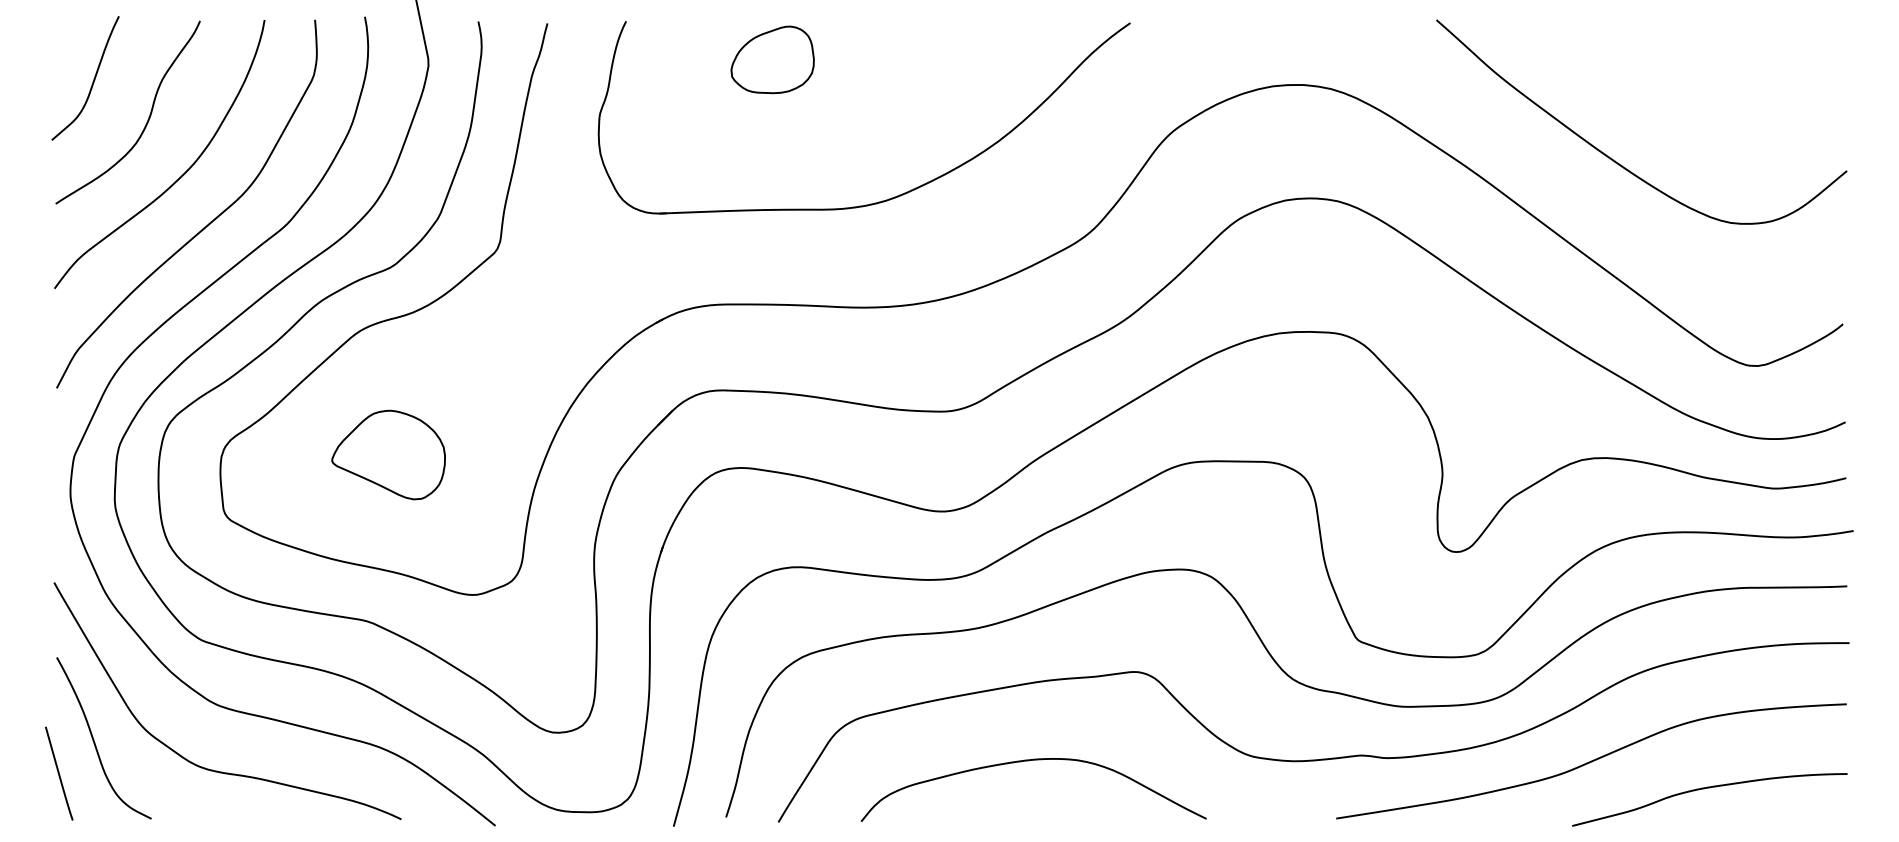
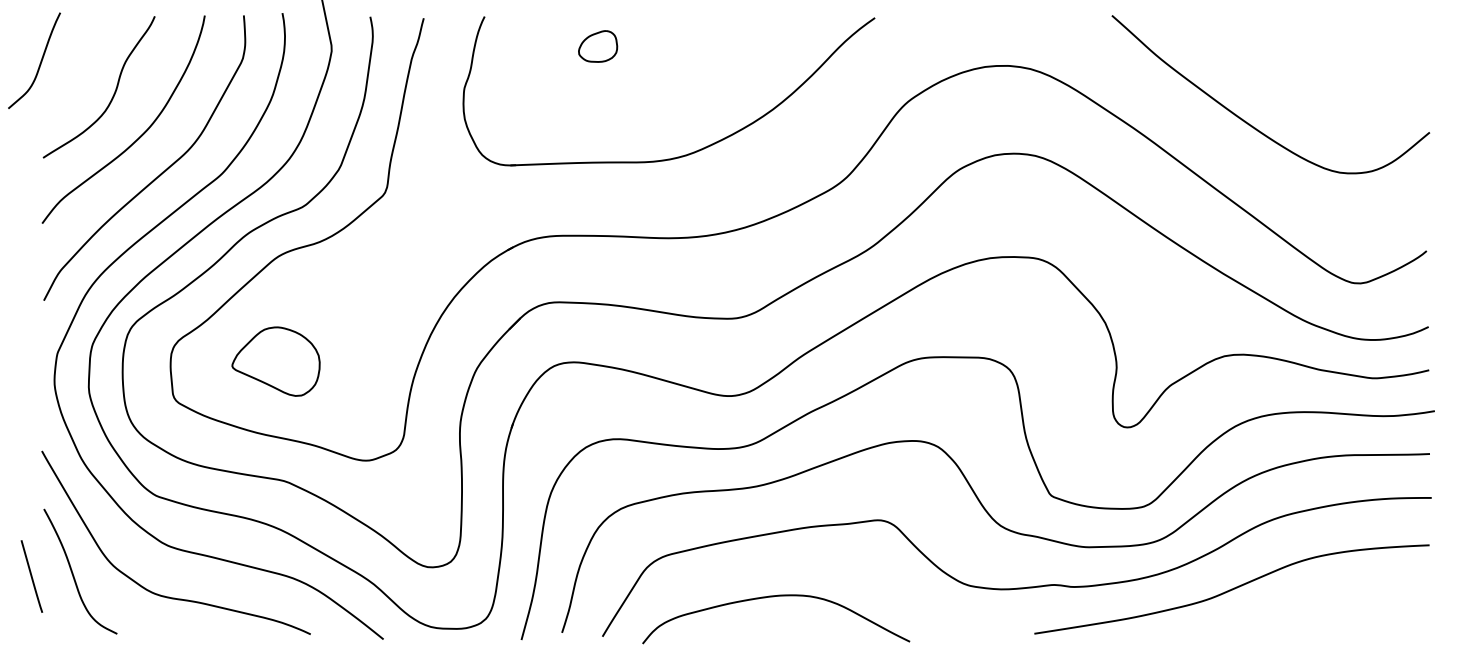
part: (772, 59) -> (597, 46), size x0.6
curve: (92, 81) -> (39, 63), moved
part: (388, 454) -> (275, 361), moved
curve: (1029, 761) -> (772, 597), moved
line: (59, 773) -> (32, 576), moved
curve: (1709, 788) -> (1323, 610), removed

